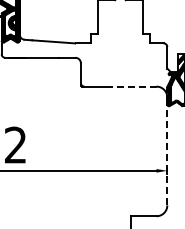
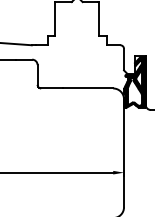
line: (131, 86) -> (88, 88), dashed -> solid
line: (167, 150) -> (124, 152), dashed -> solid

